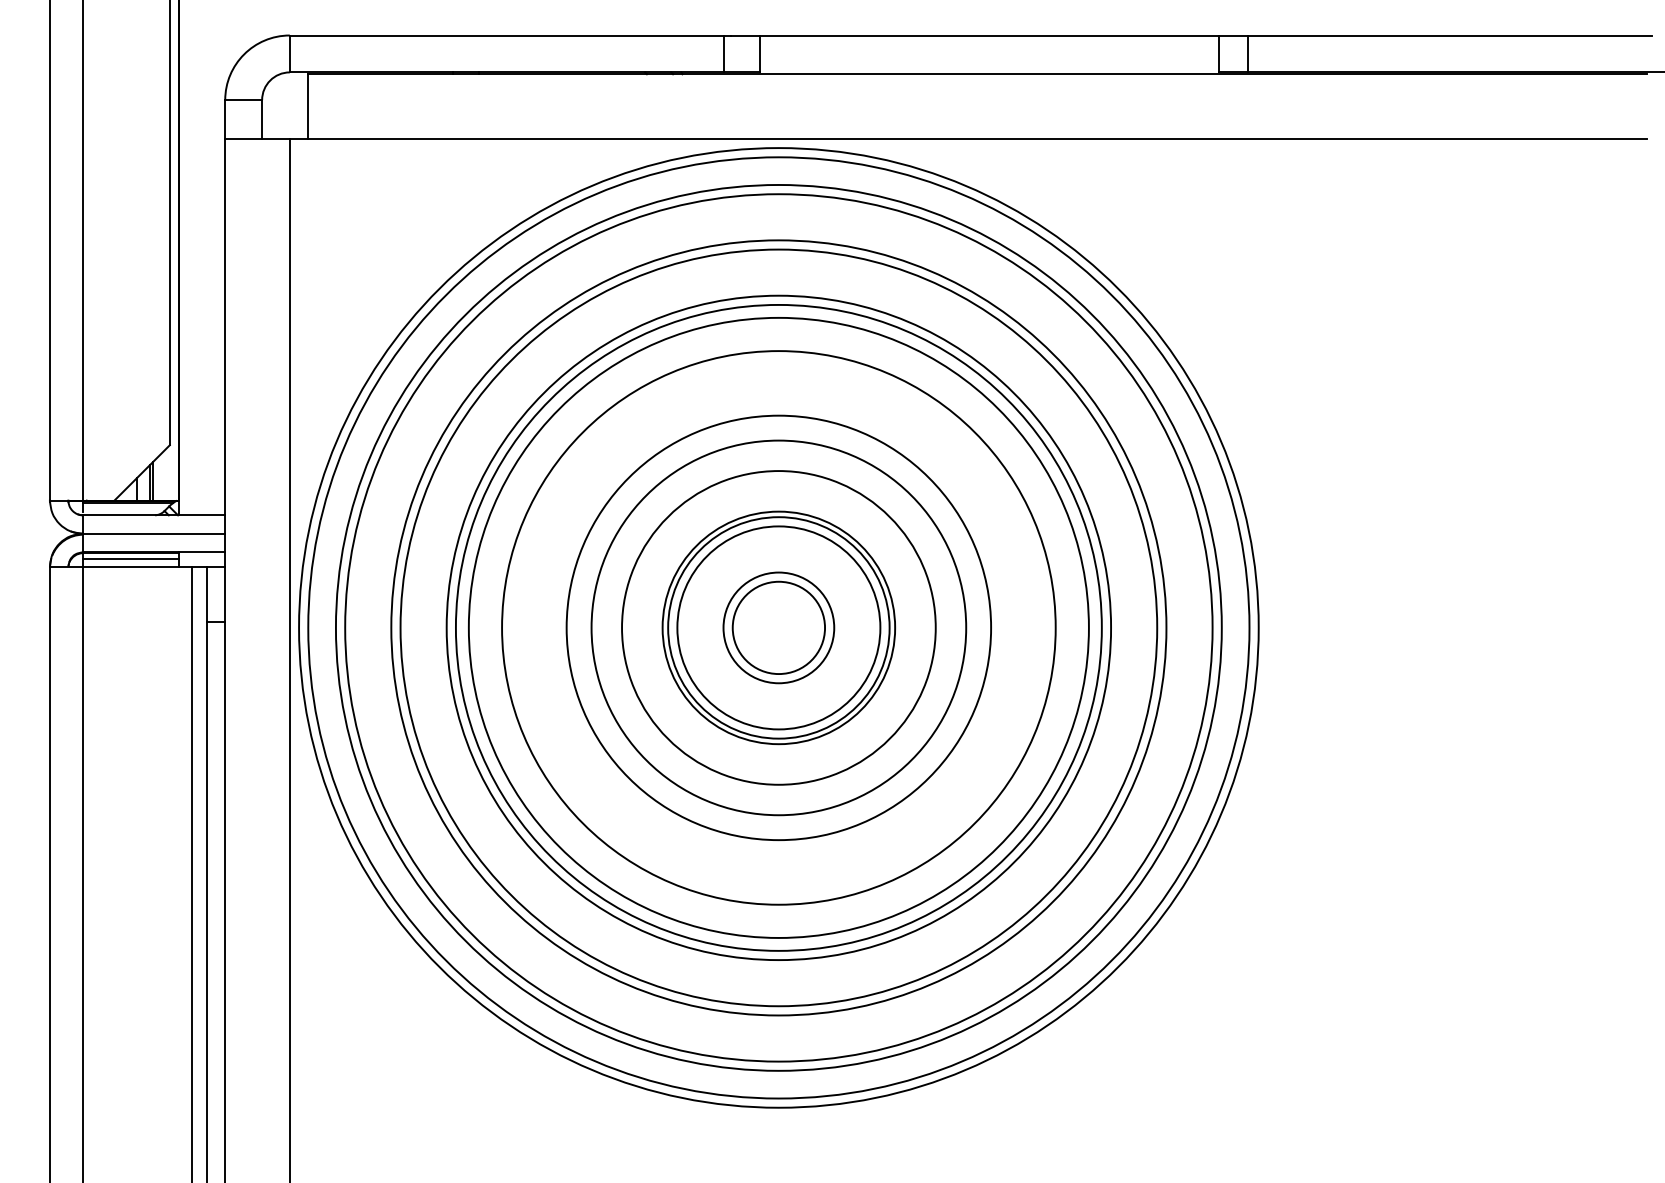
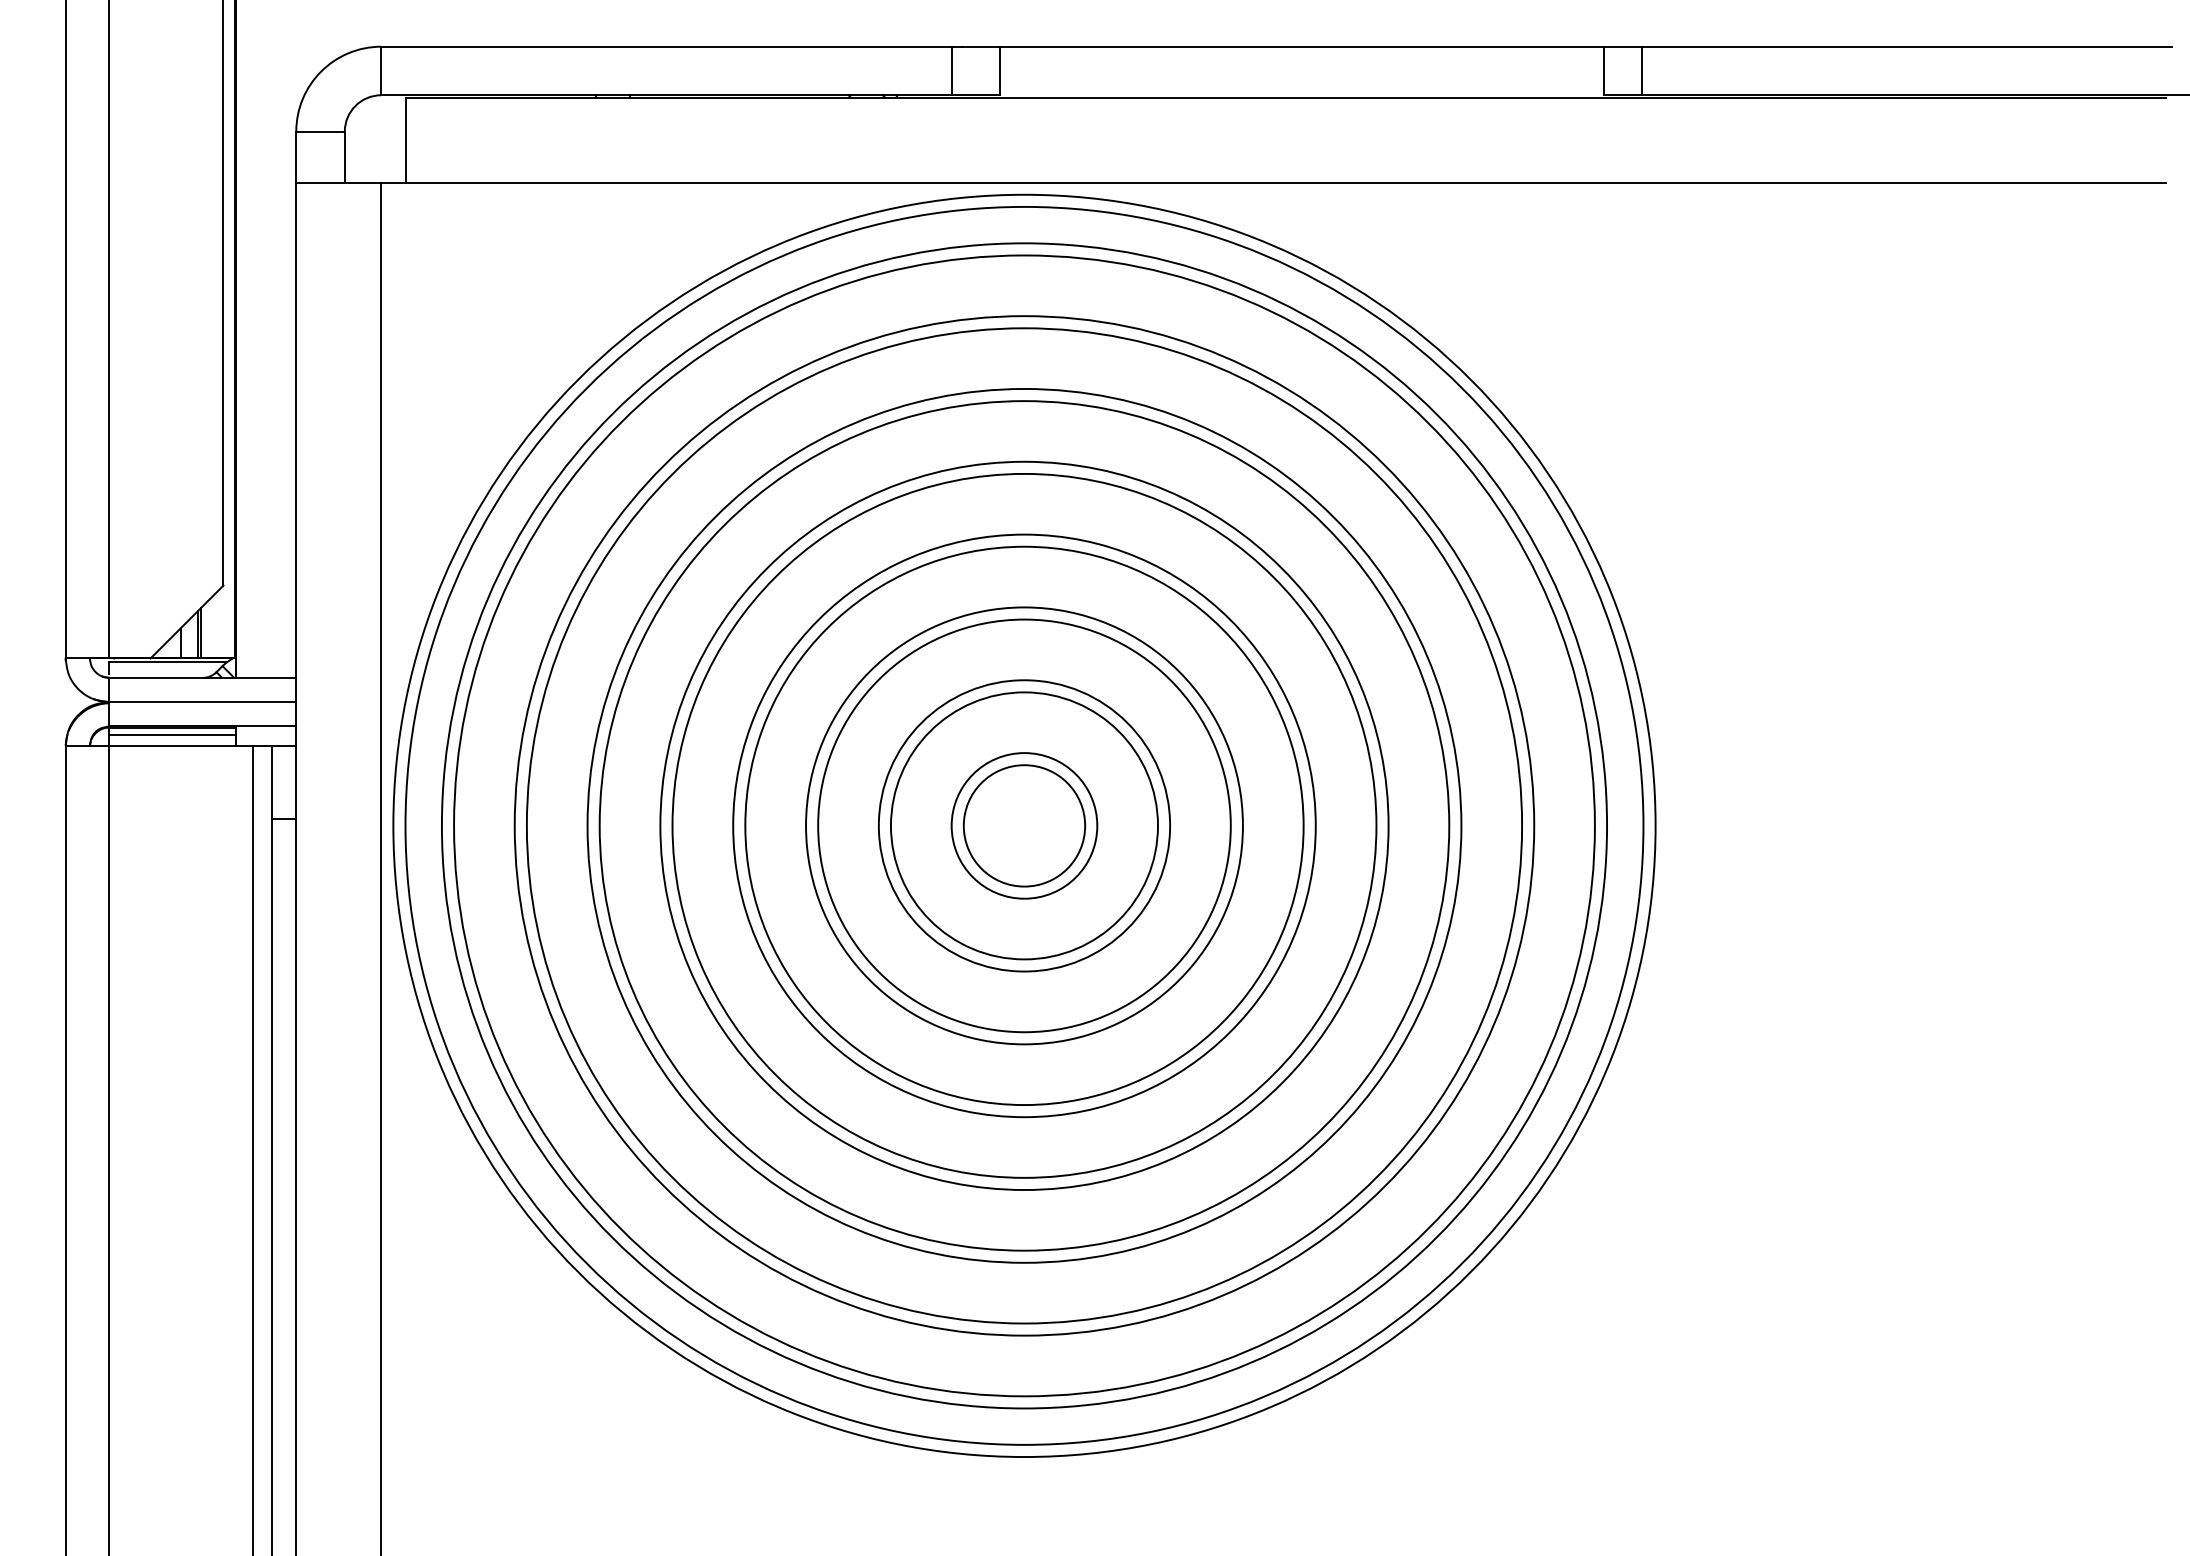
circle: (778, 627) -> (1024, 825), size x0.71
circle: (778, 627) -> (1024, 825), size x1.43
circle: (778, 627) -> (1024, 825), size x1.43

